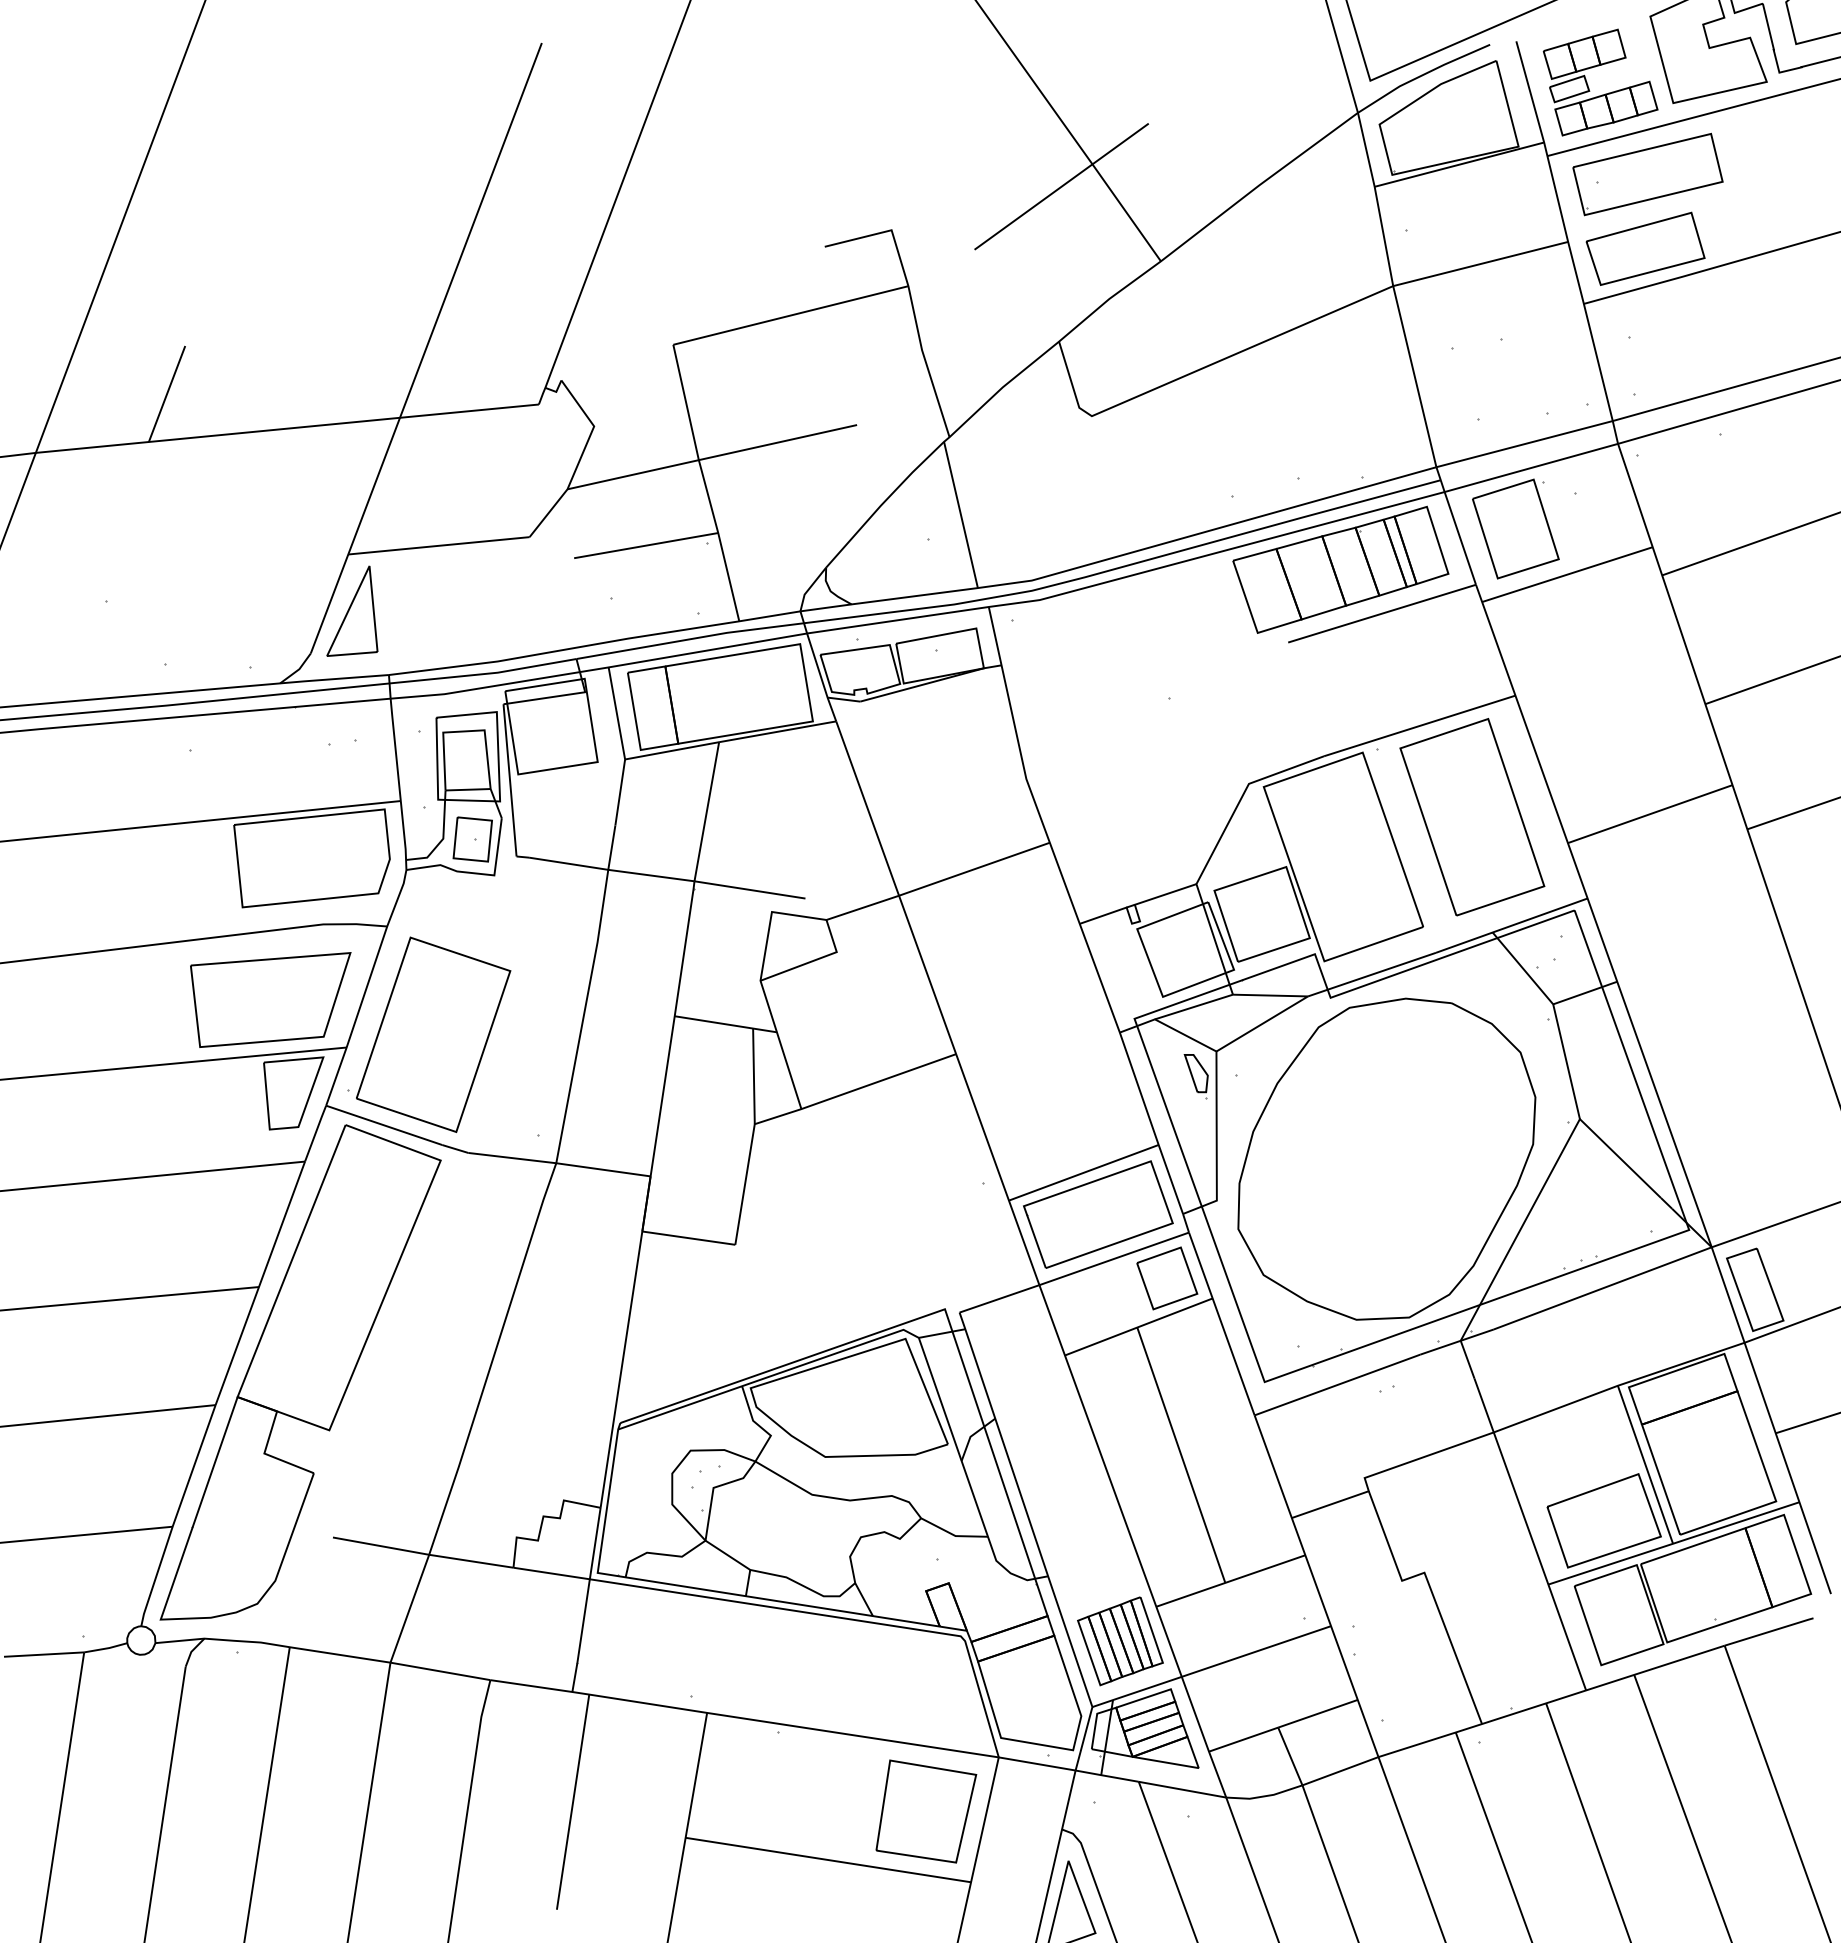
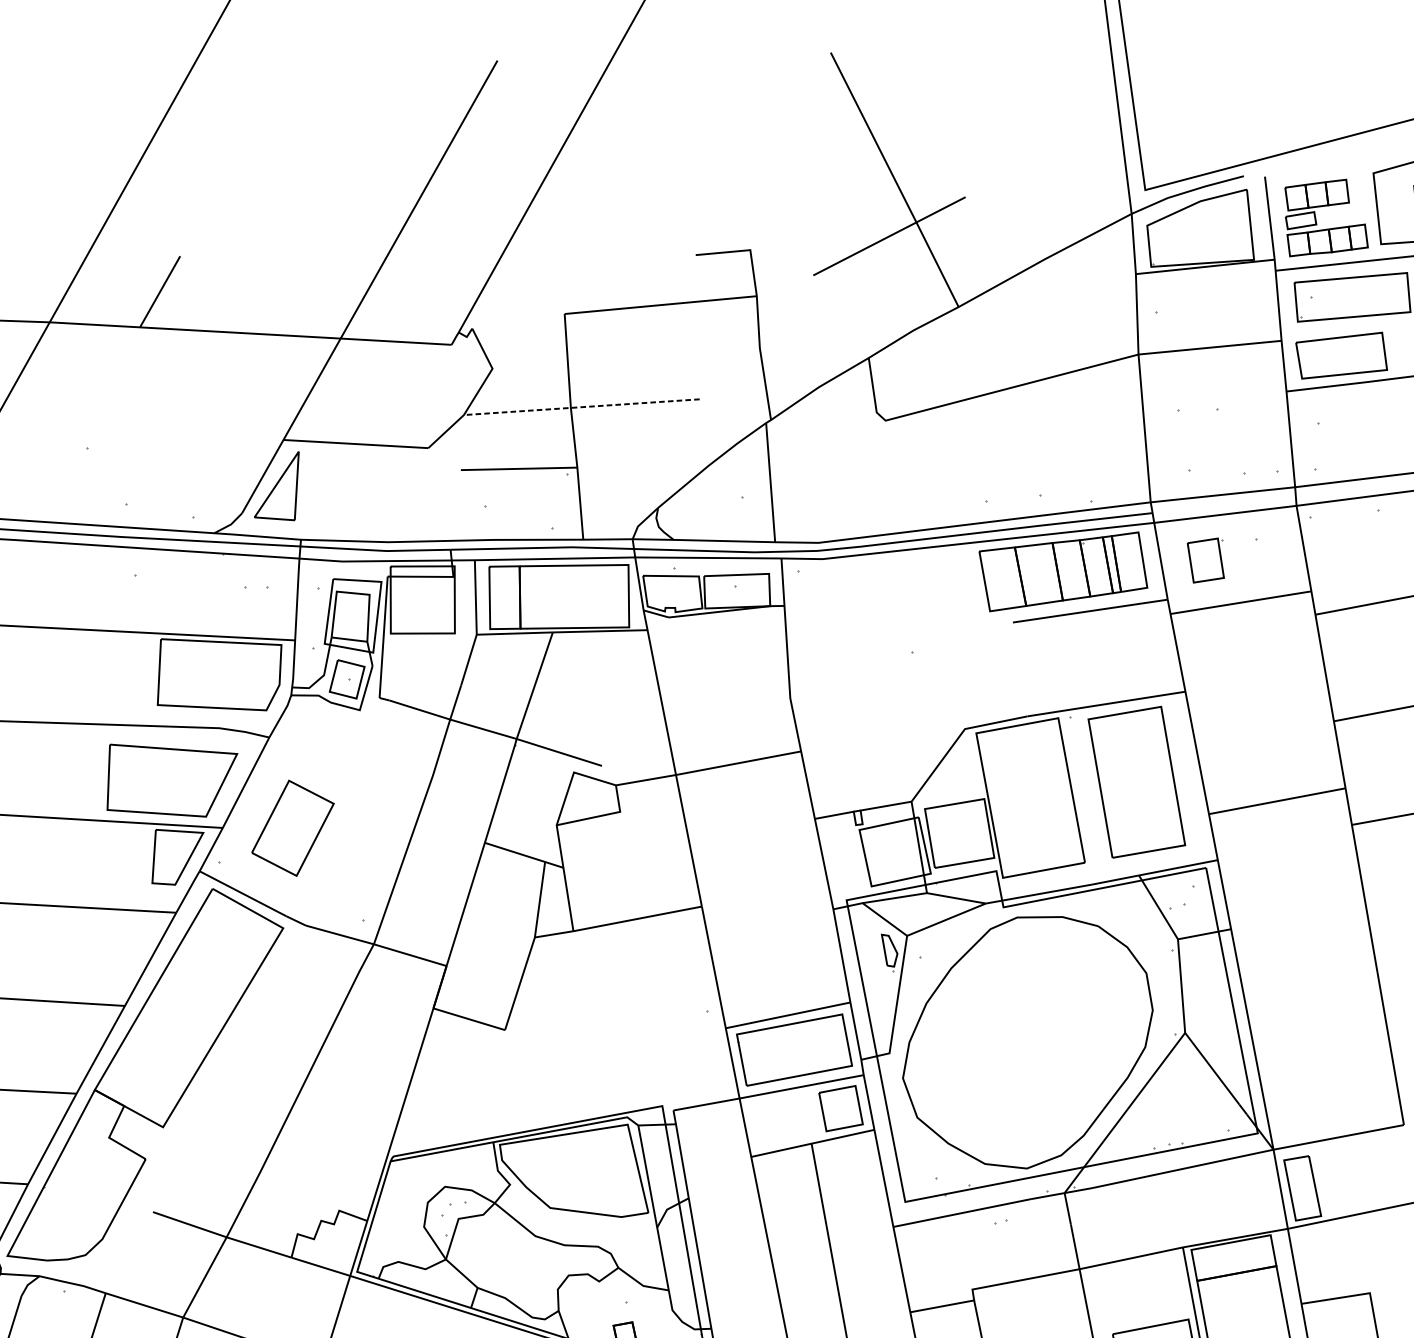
line: (711, 457) -> (581, 407), solid -> dashed
part: (1515, 528) -> (1205, 560), size x0.6
part: (433, 1034) -> (292, 828), size x0.6

